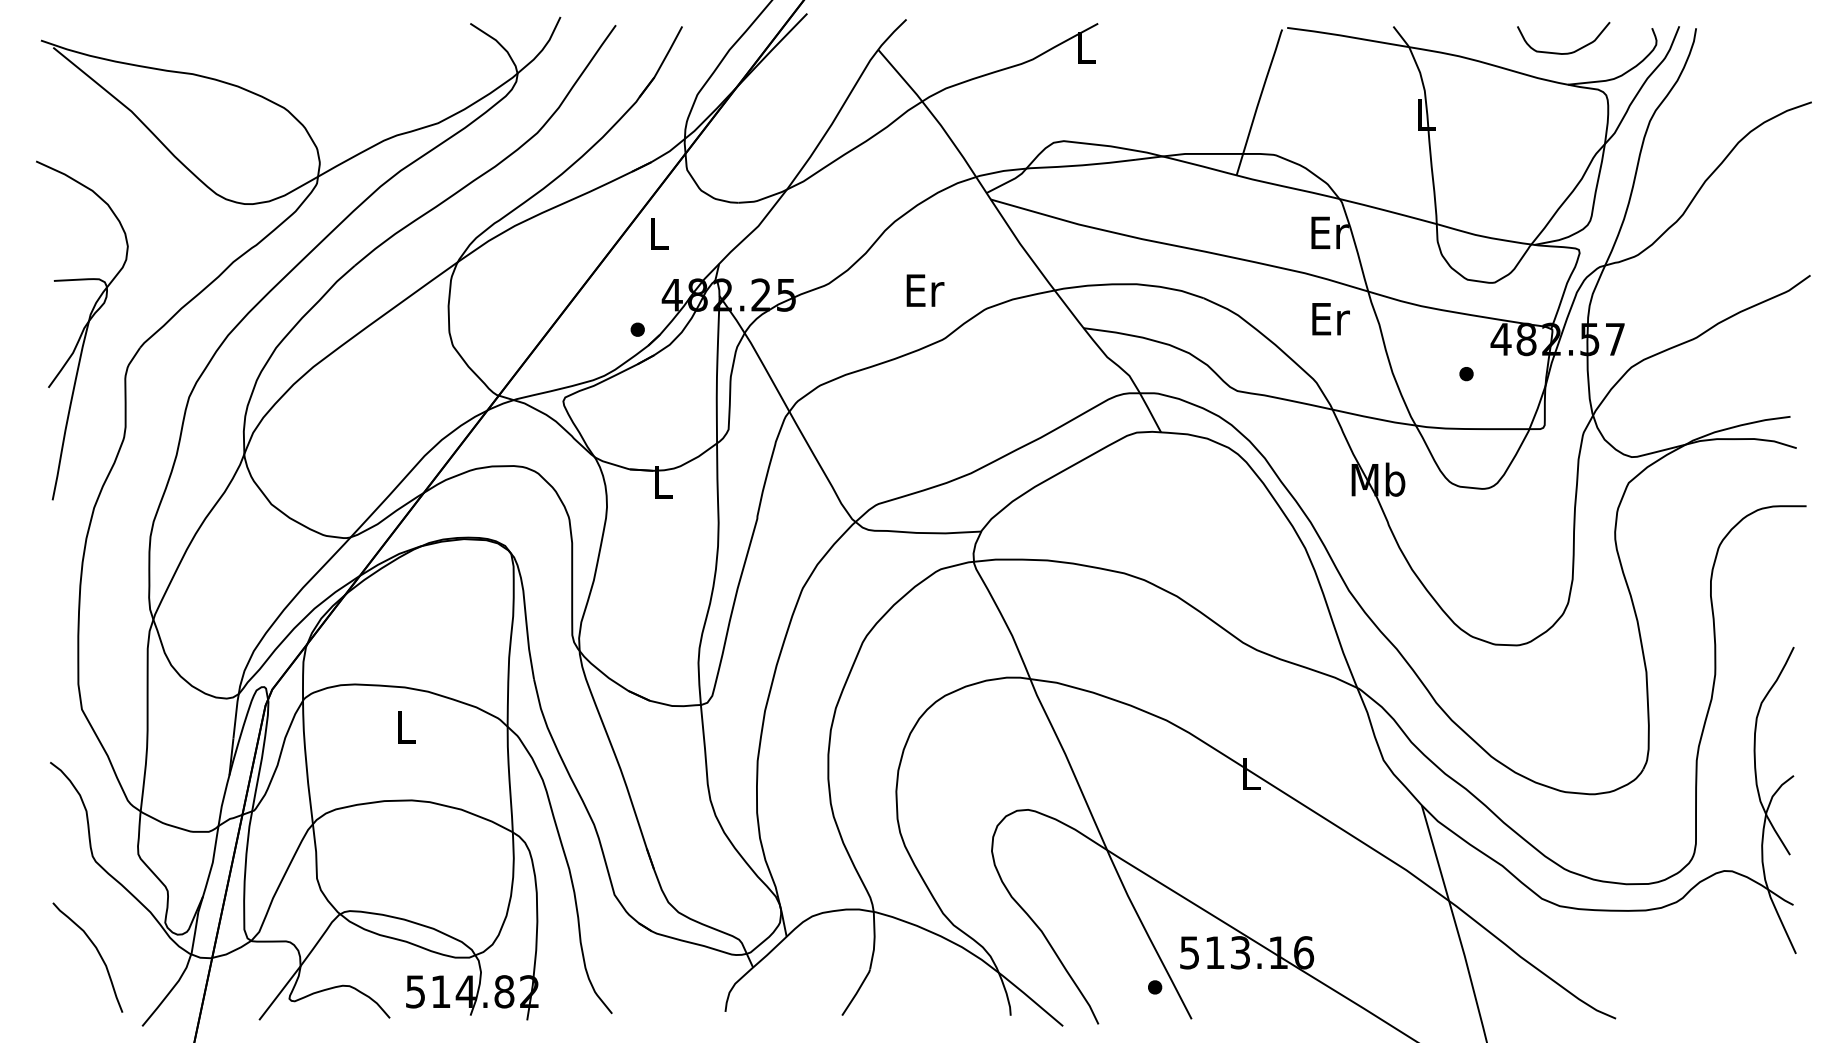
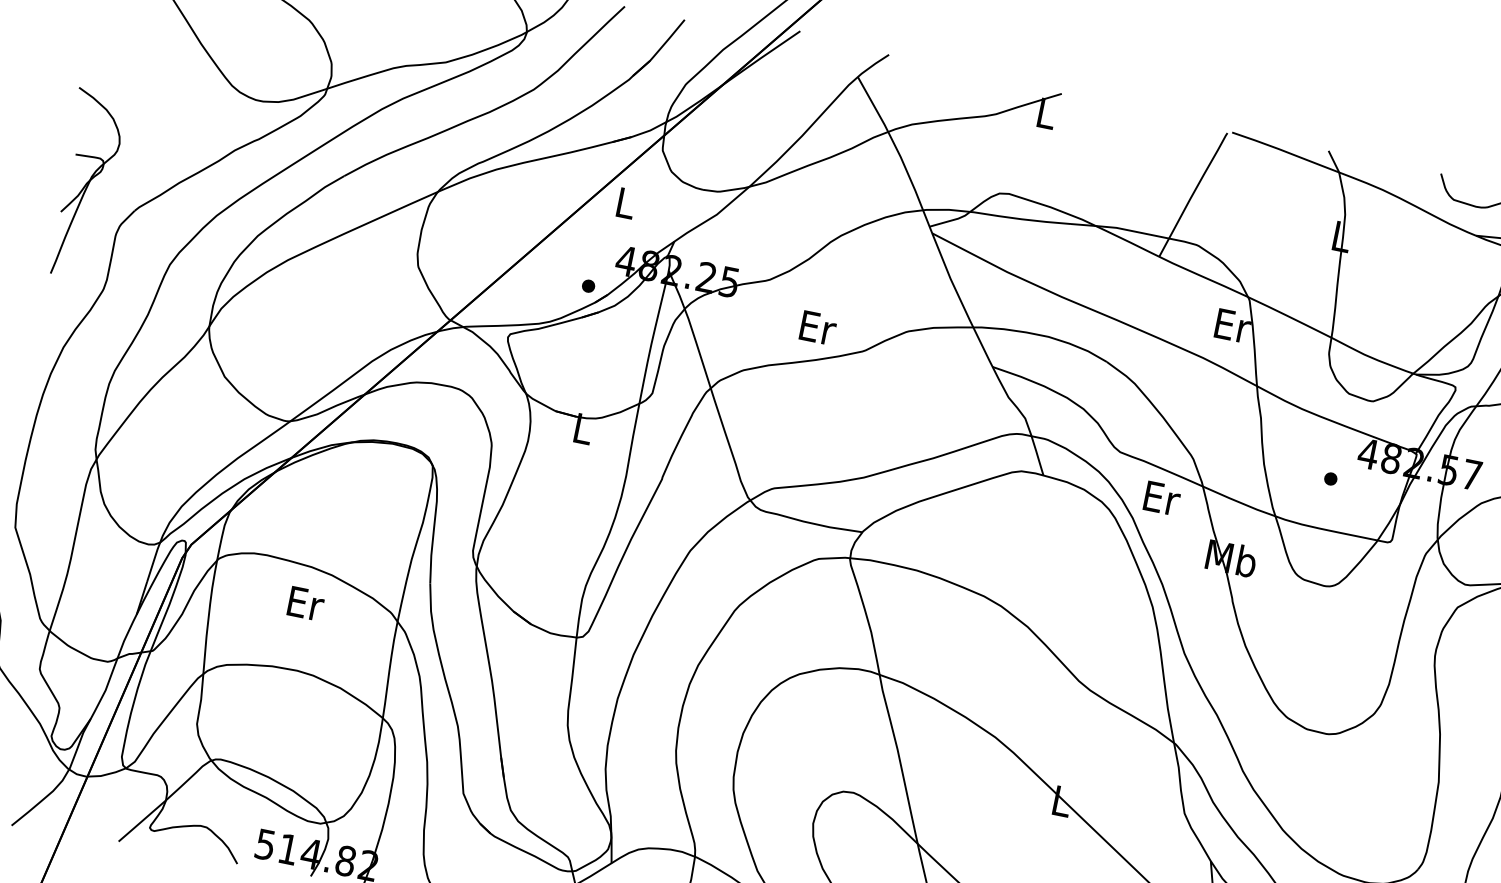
text: (925, 290) -> (818, 328), moved
text: (1330, 319) -> (1161, 498), moved
part: (82, 330) -> (85, 184), size x0.6
text: (406, 727) -> (305, 603), L -> Er

